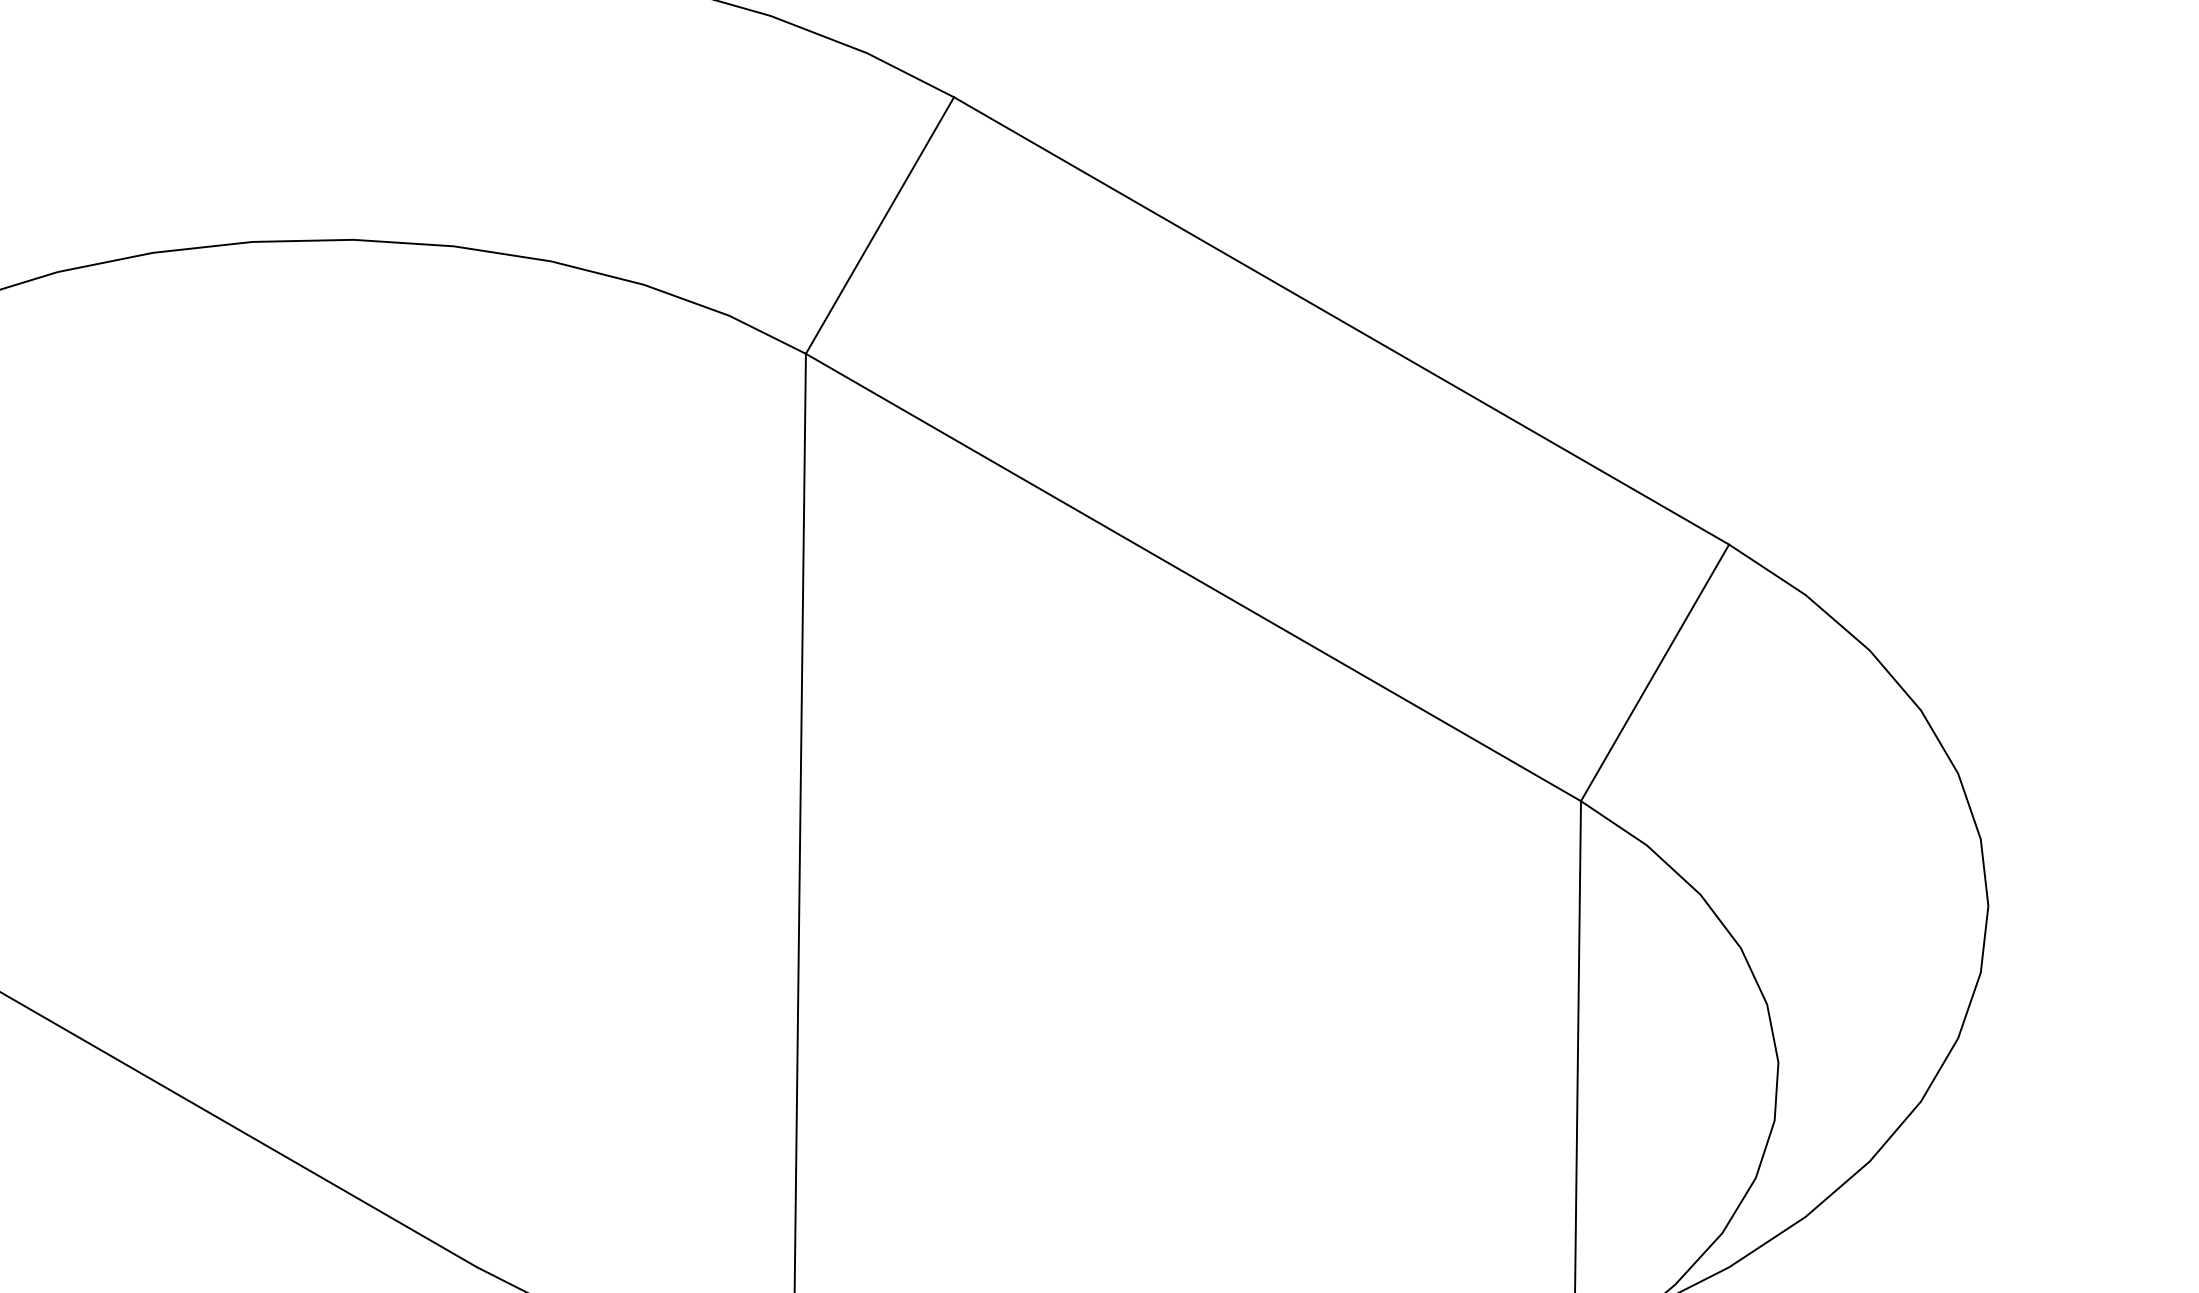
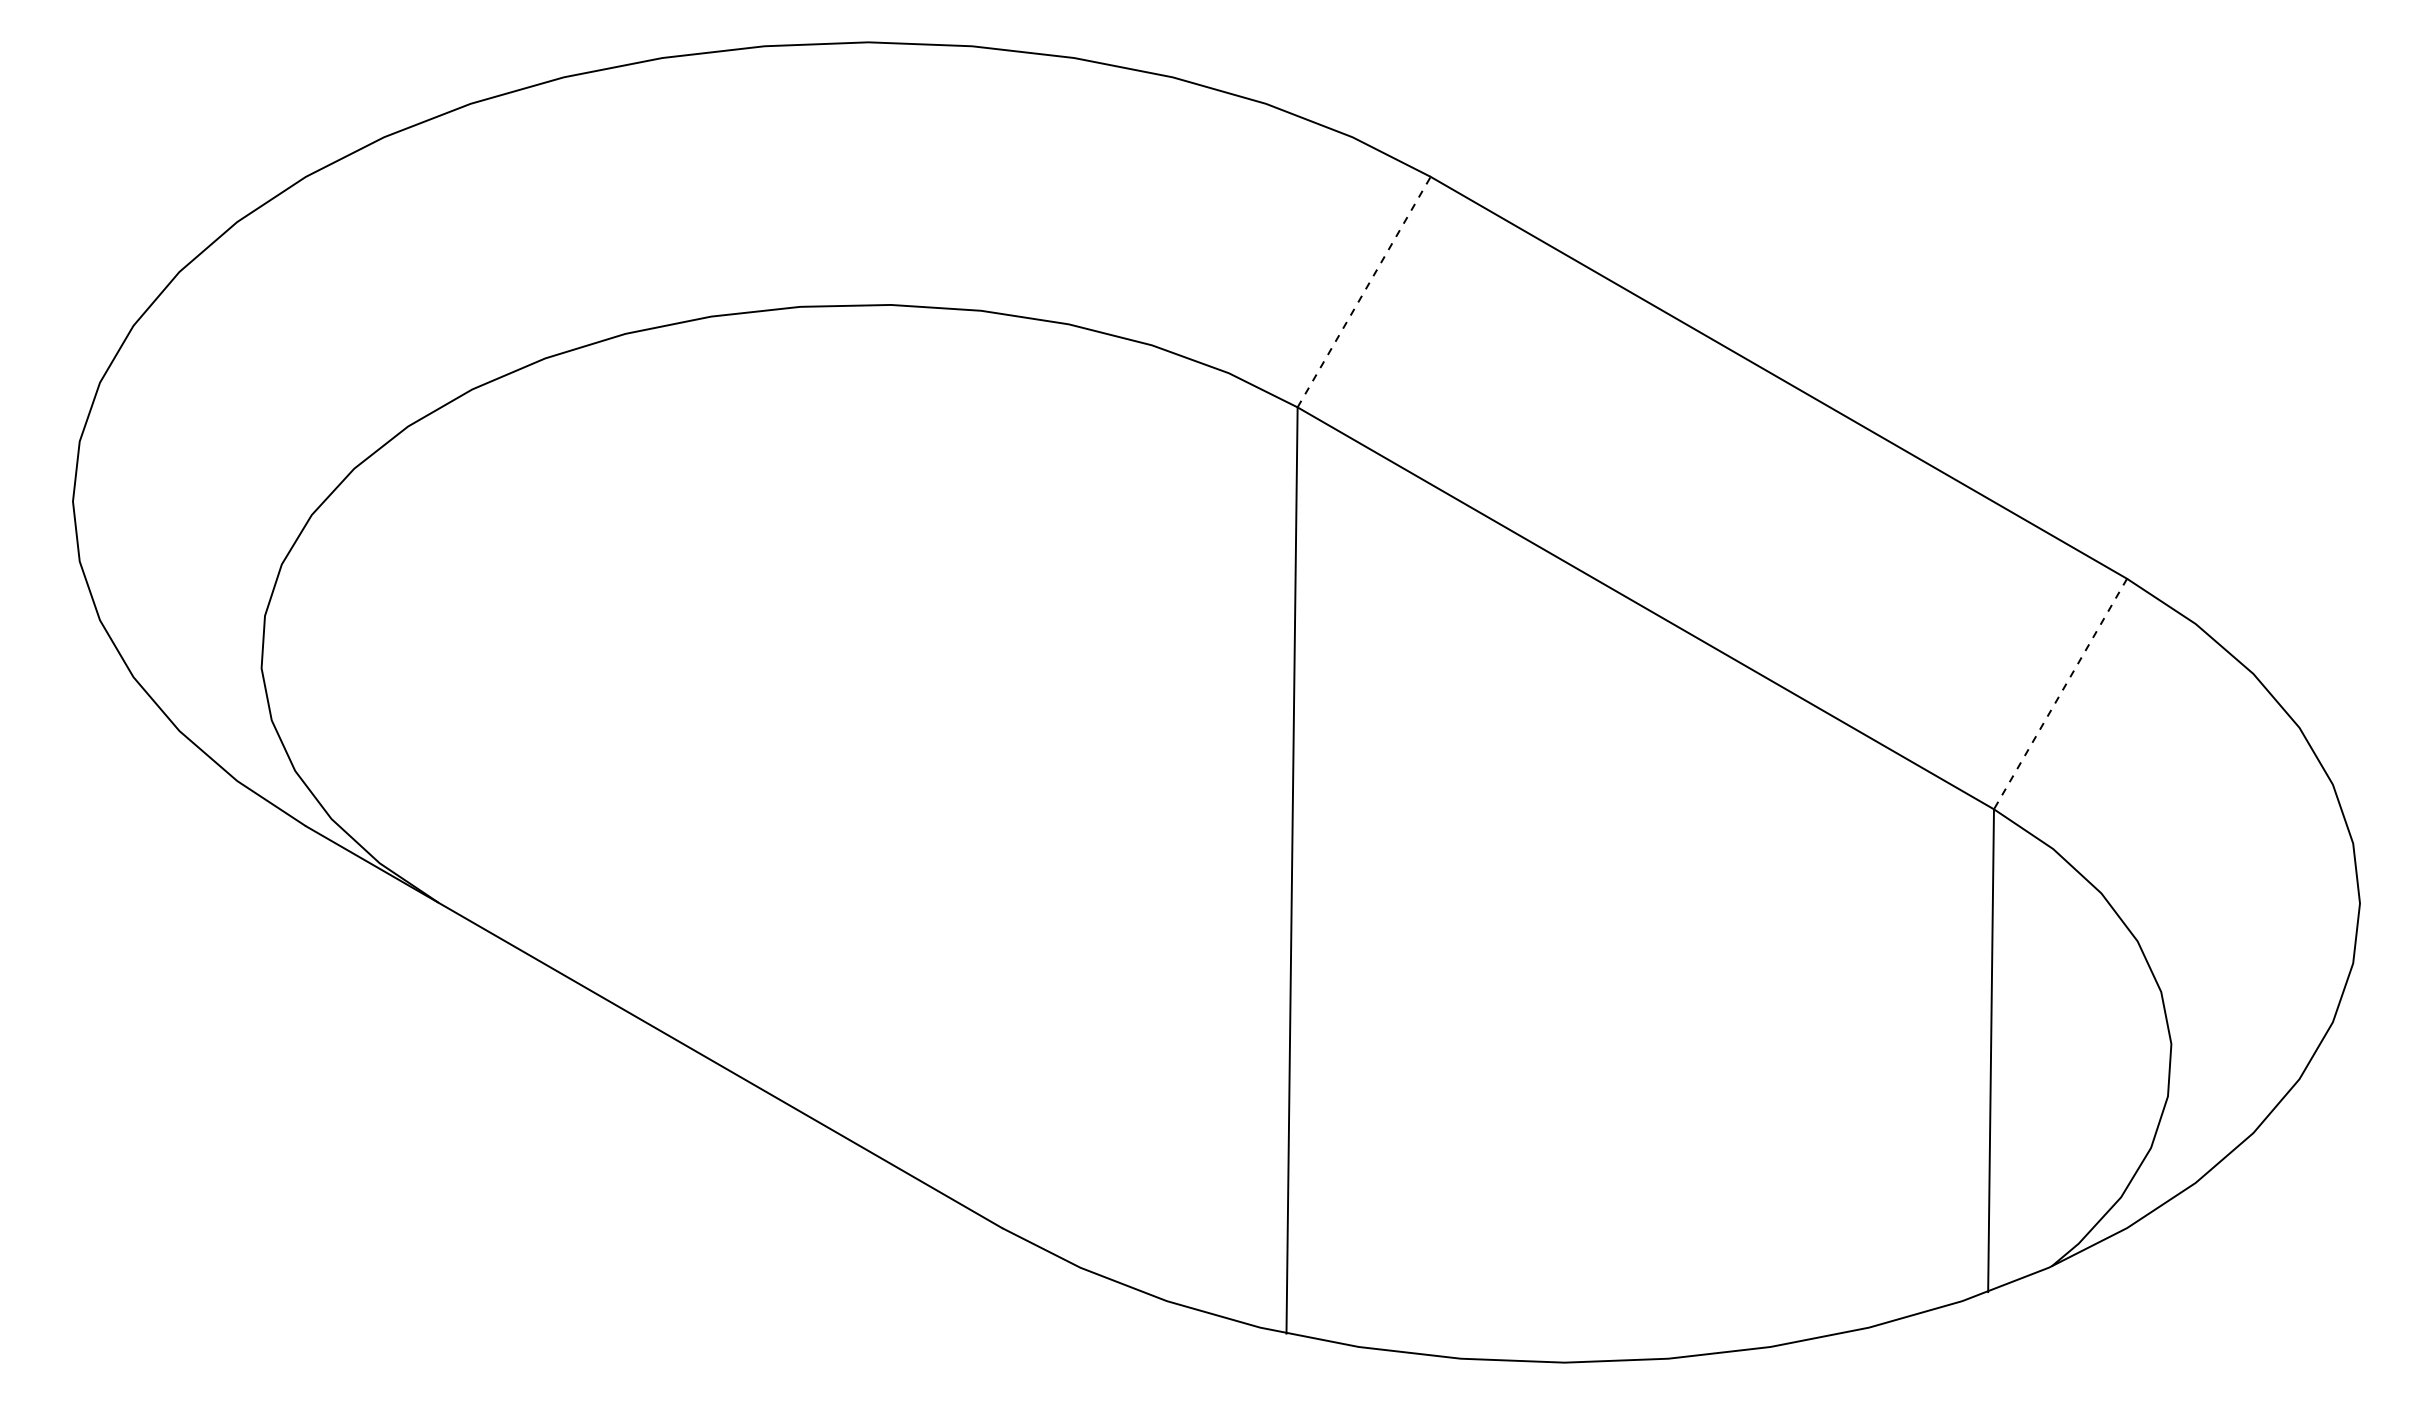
line: (880, 224) -> (1364, 291), solid -> dashed
line: (1655, 673) -> (2060, 694), solid -> dashed

